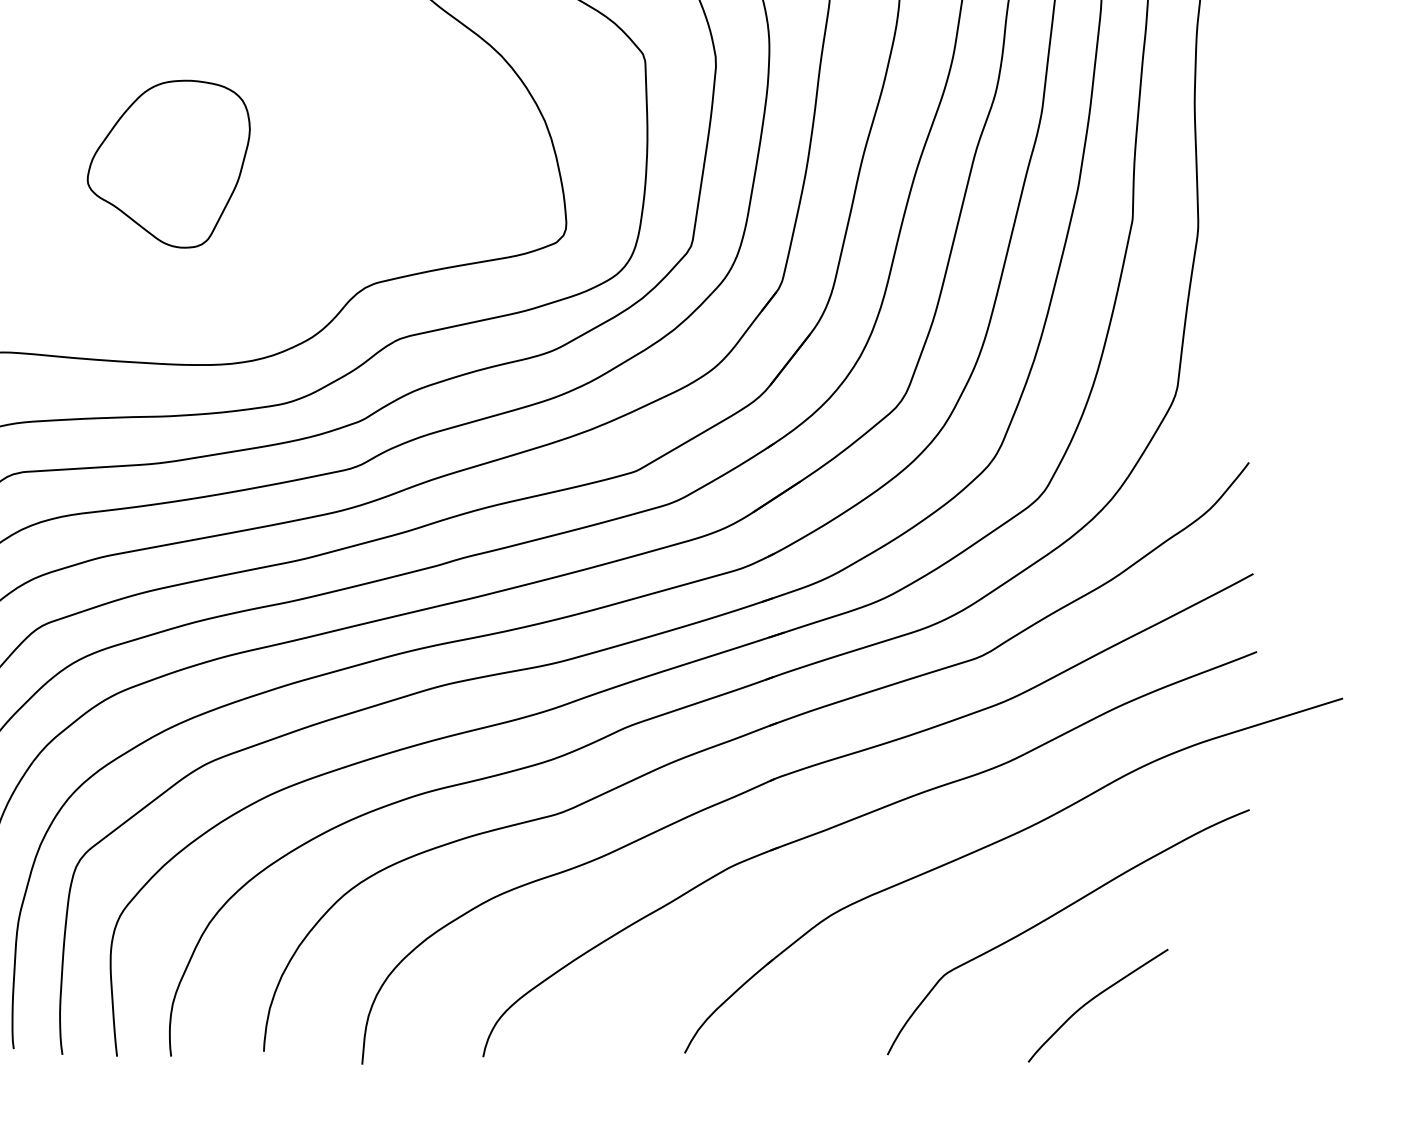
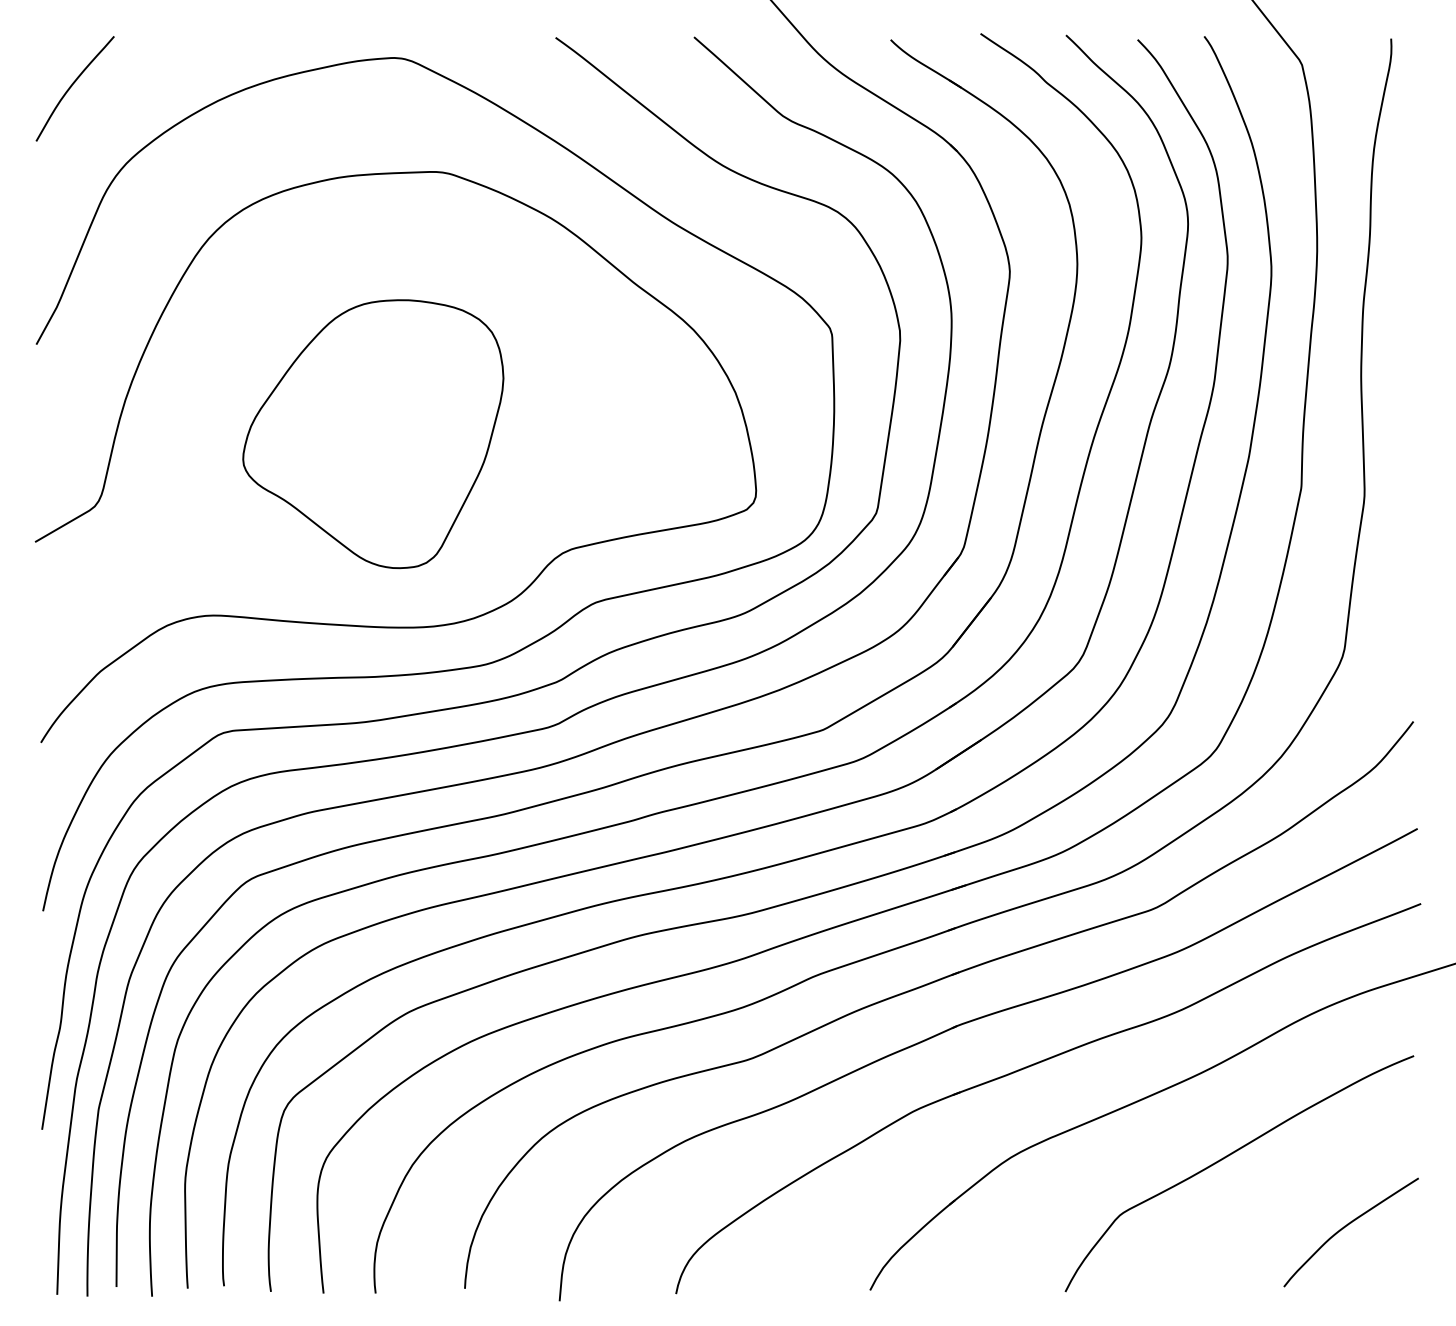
part: (168, 164) -> (373, 434), size x1.67
curve: (1094, 999) -> (1347, 1226), moved

